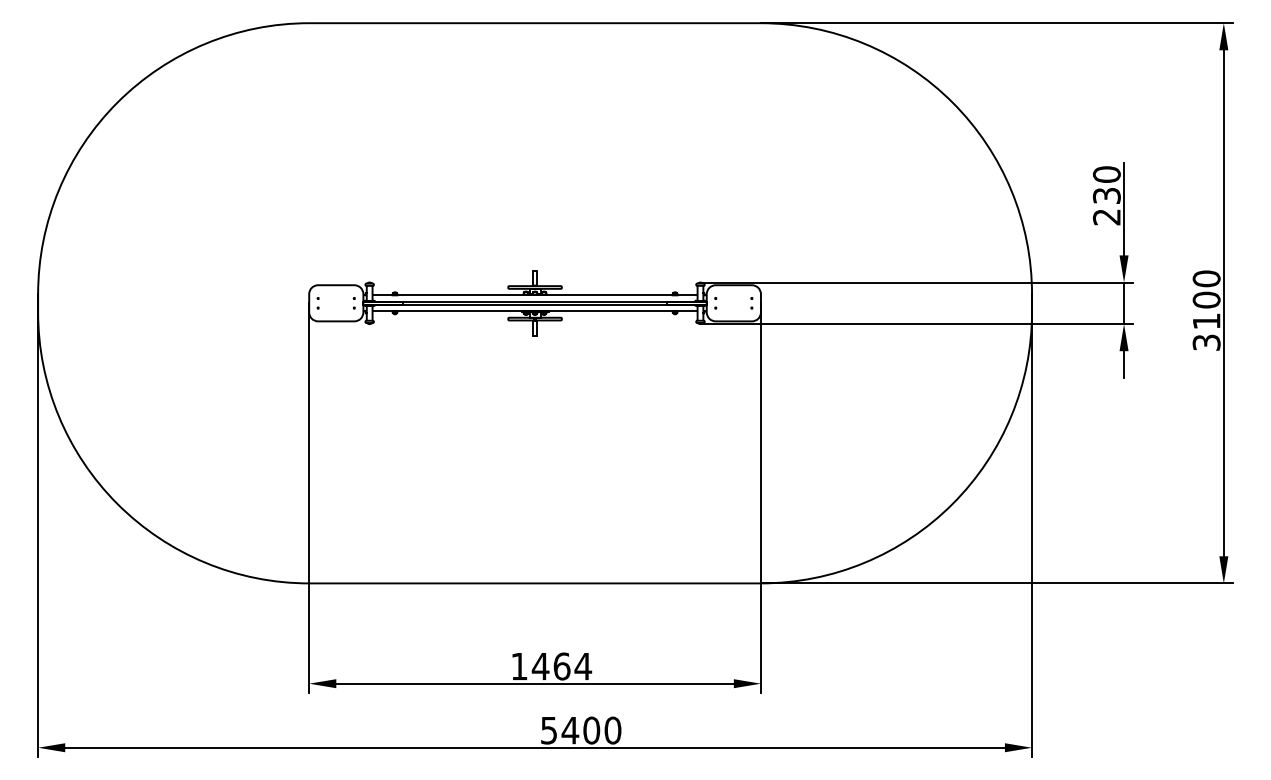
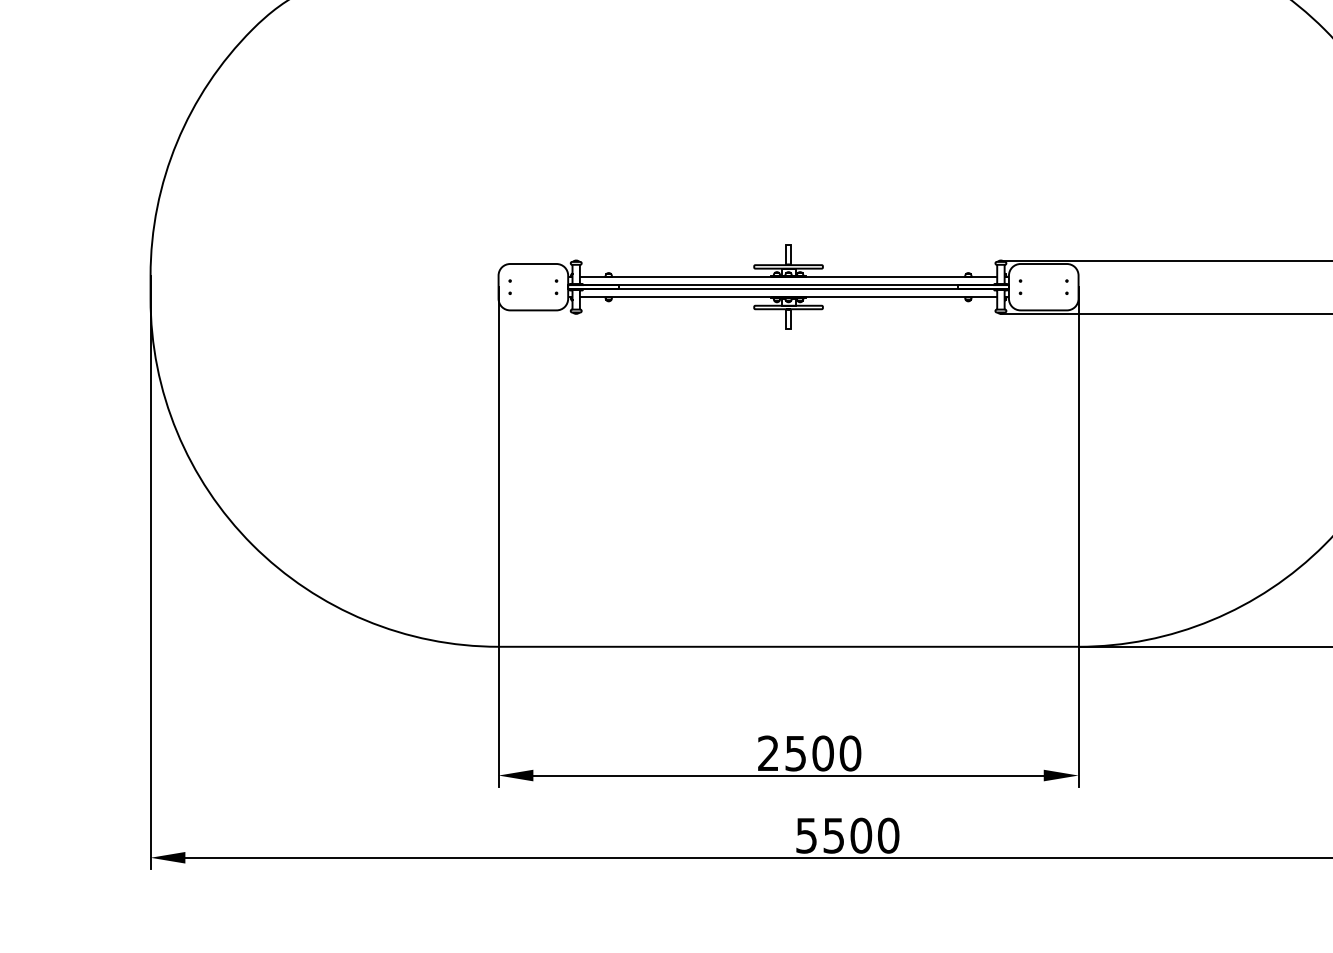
text: (551, 666) -> (809, 753), 1464 -> 2500
text: (570, 730) -> (834, 835), 5400 -> 5500

